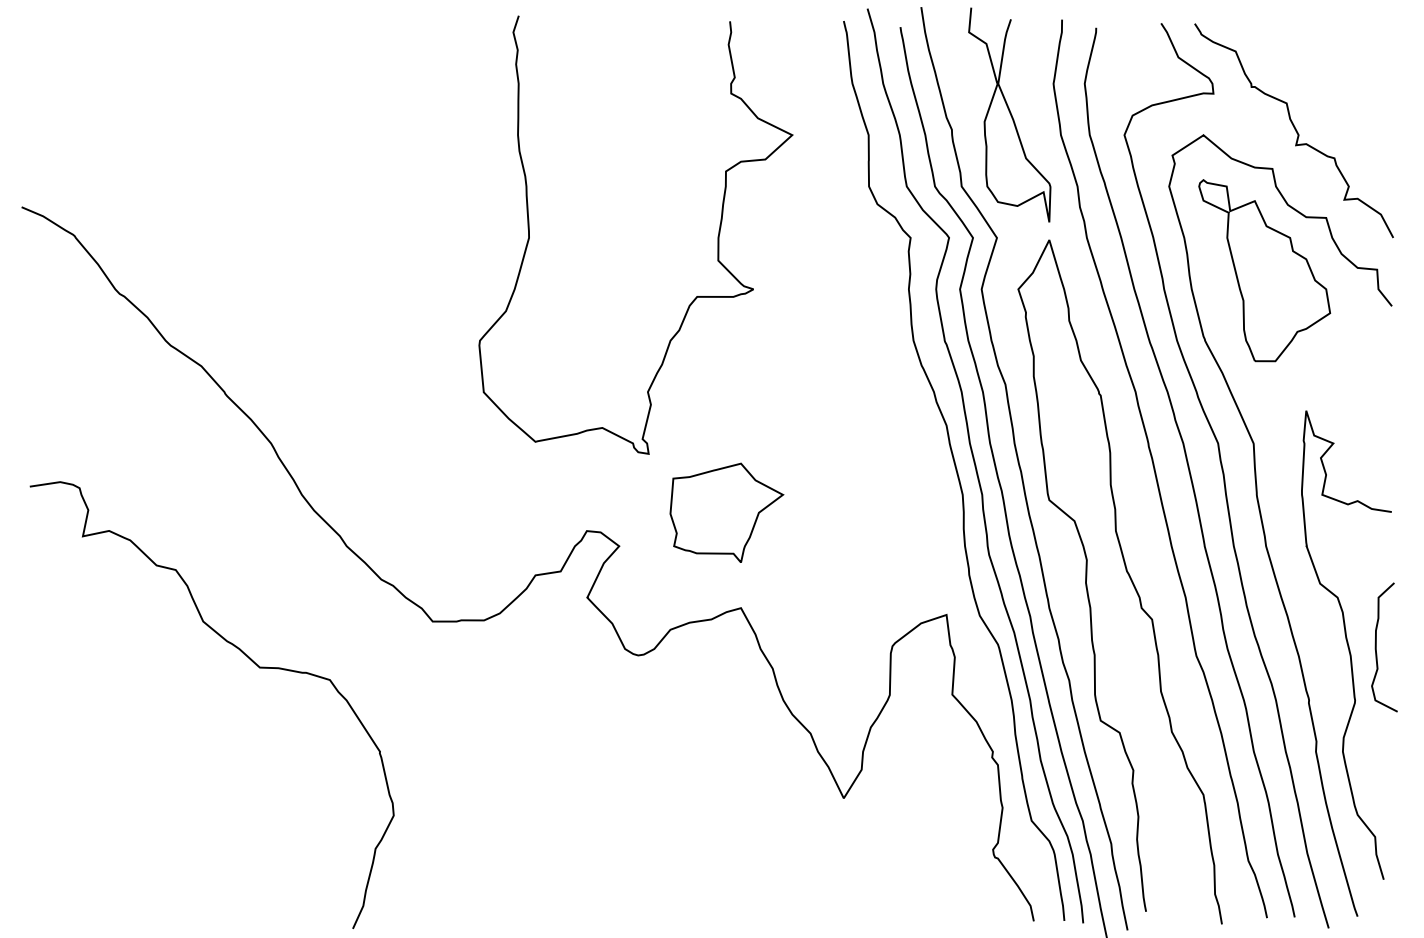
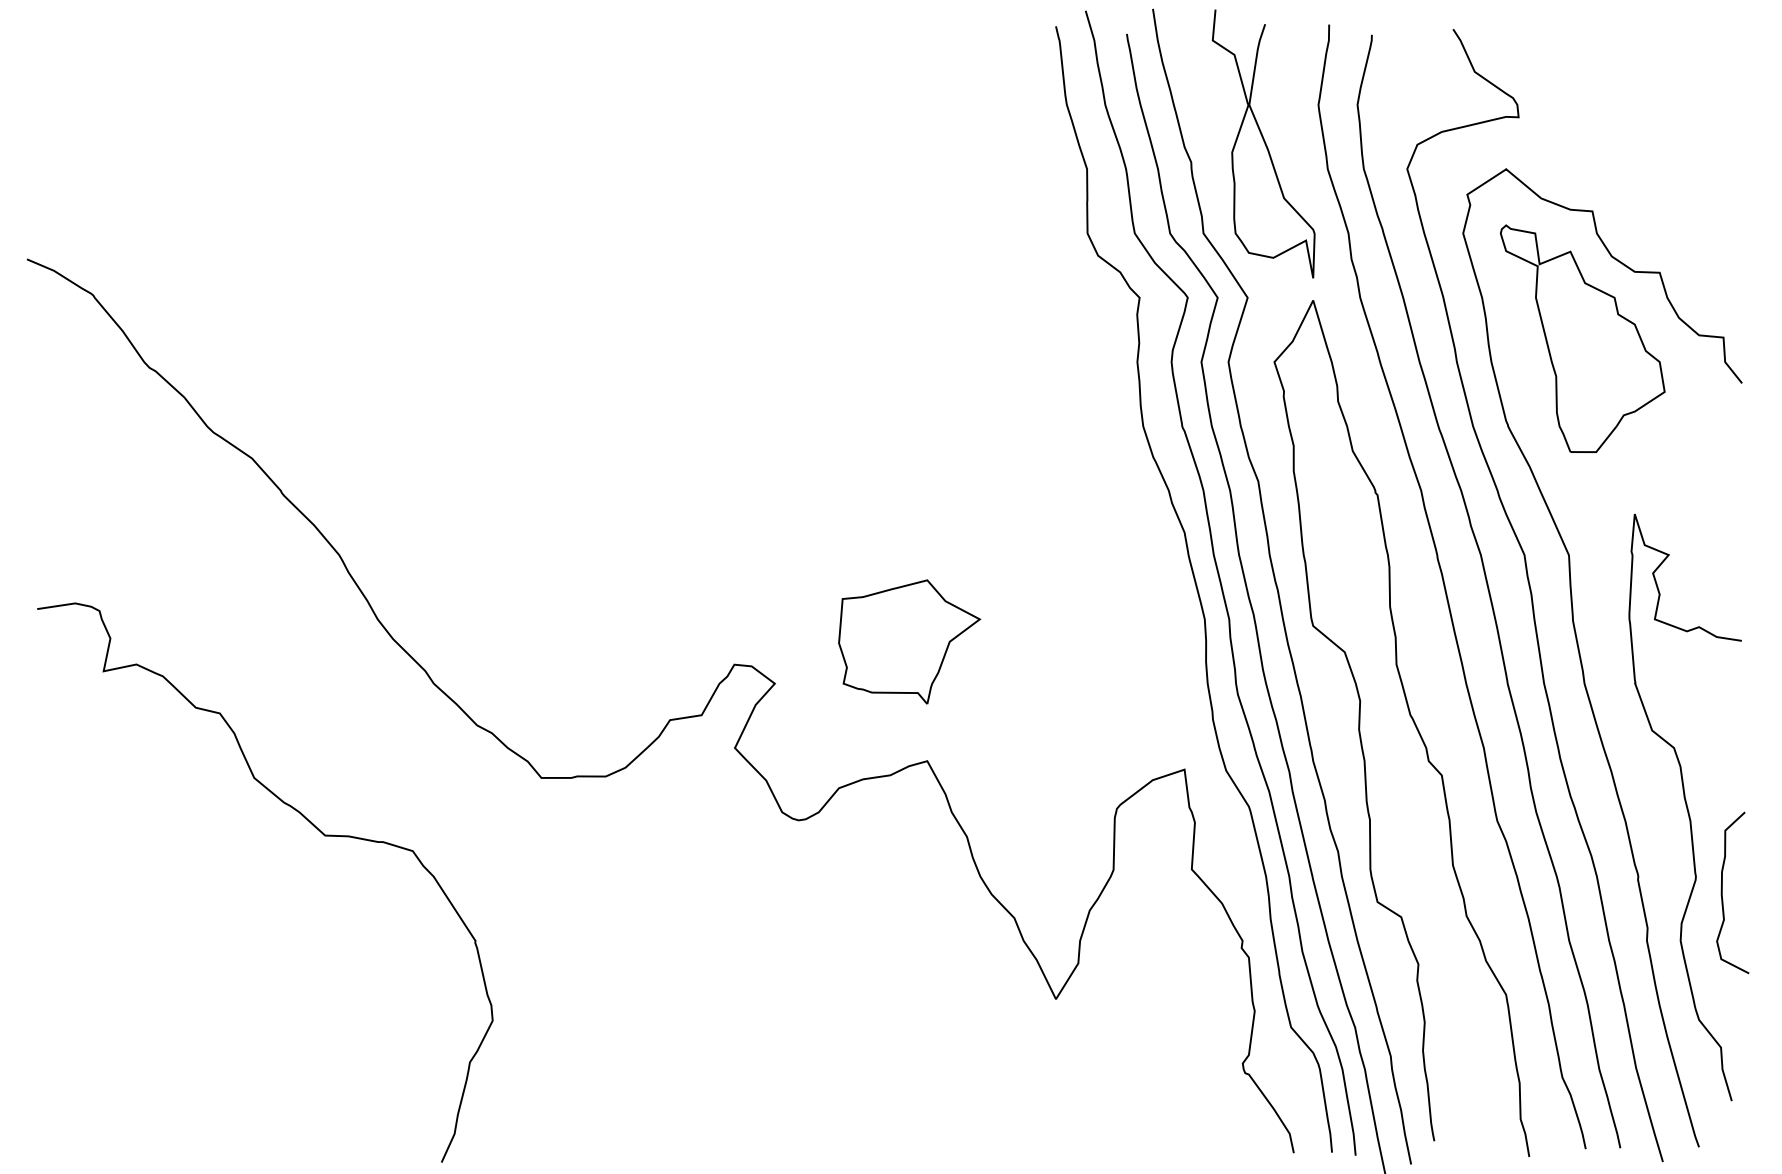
curve: (1294, 129) -> (1620, 162), removed
curve: (717, 236) -> (897, 296), removed
curve: (1376, 647) -> (1722, 893), moved

